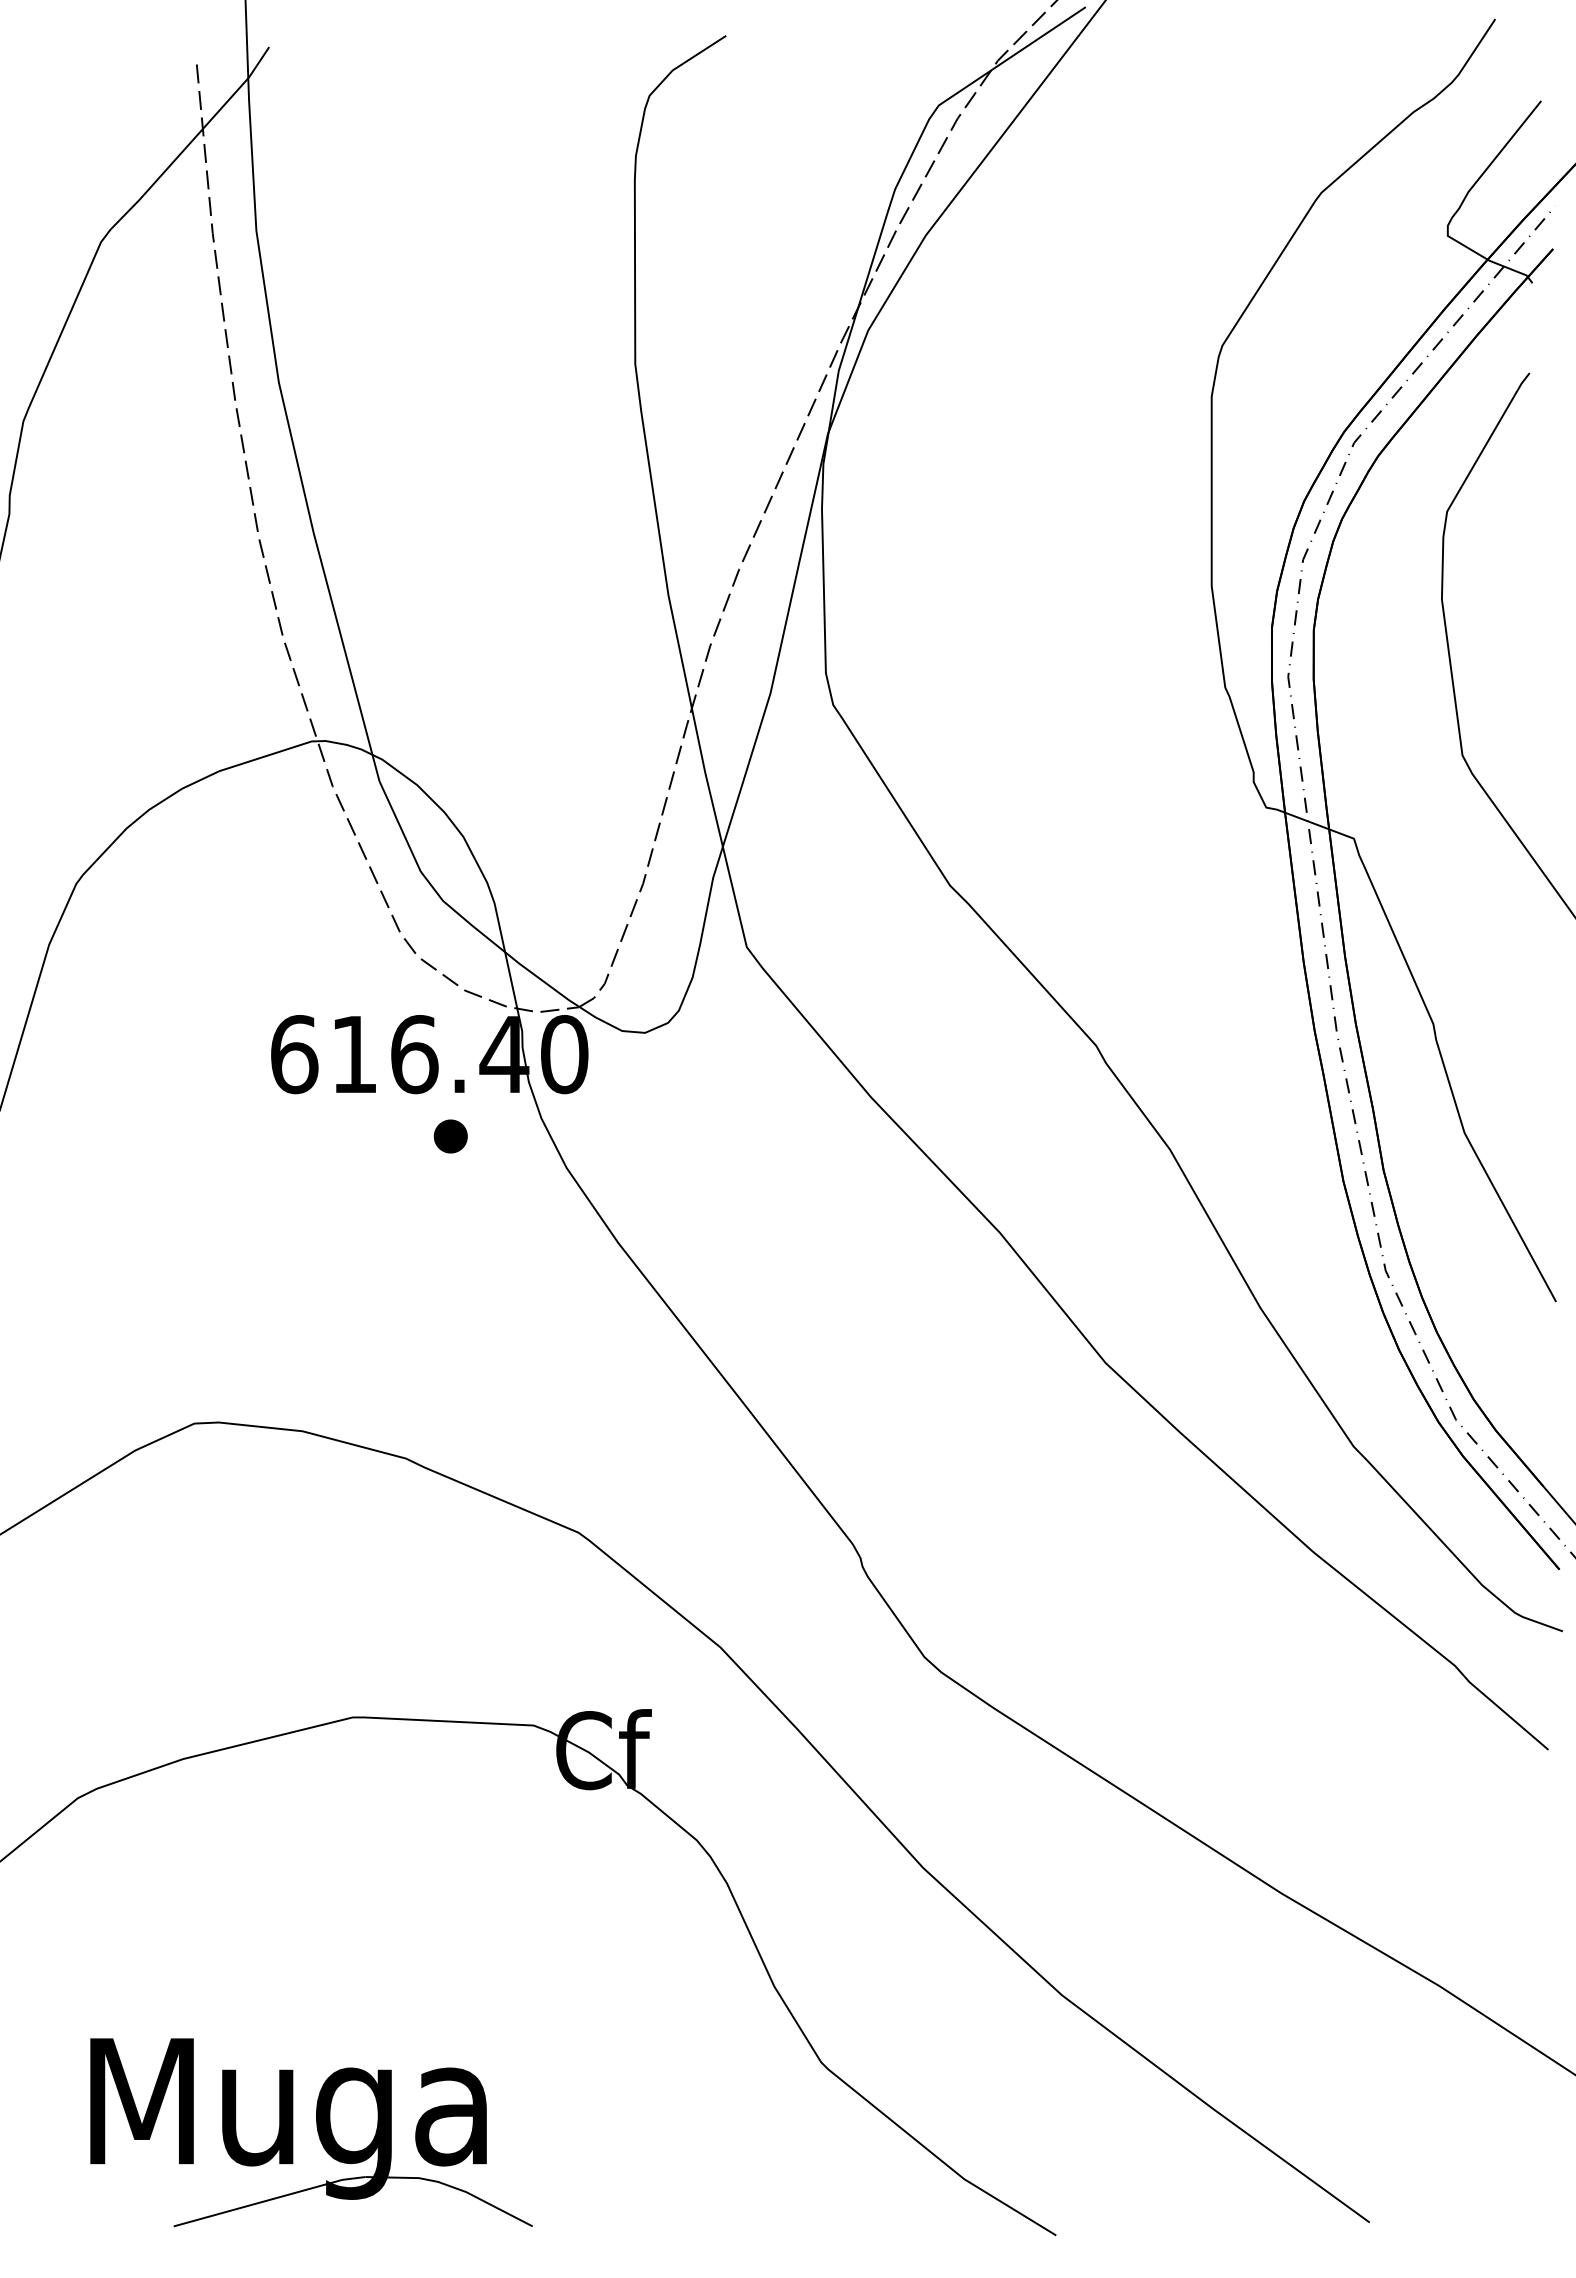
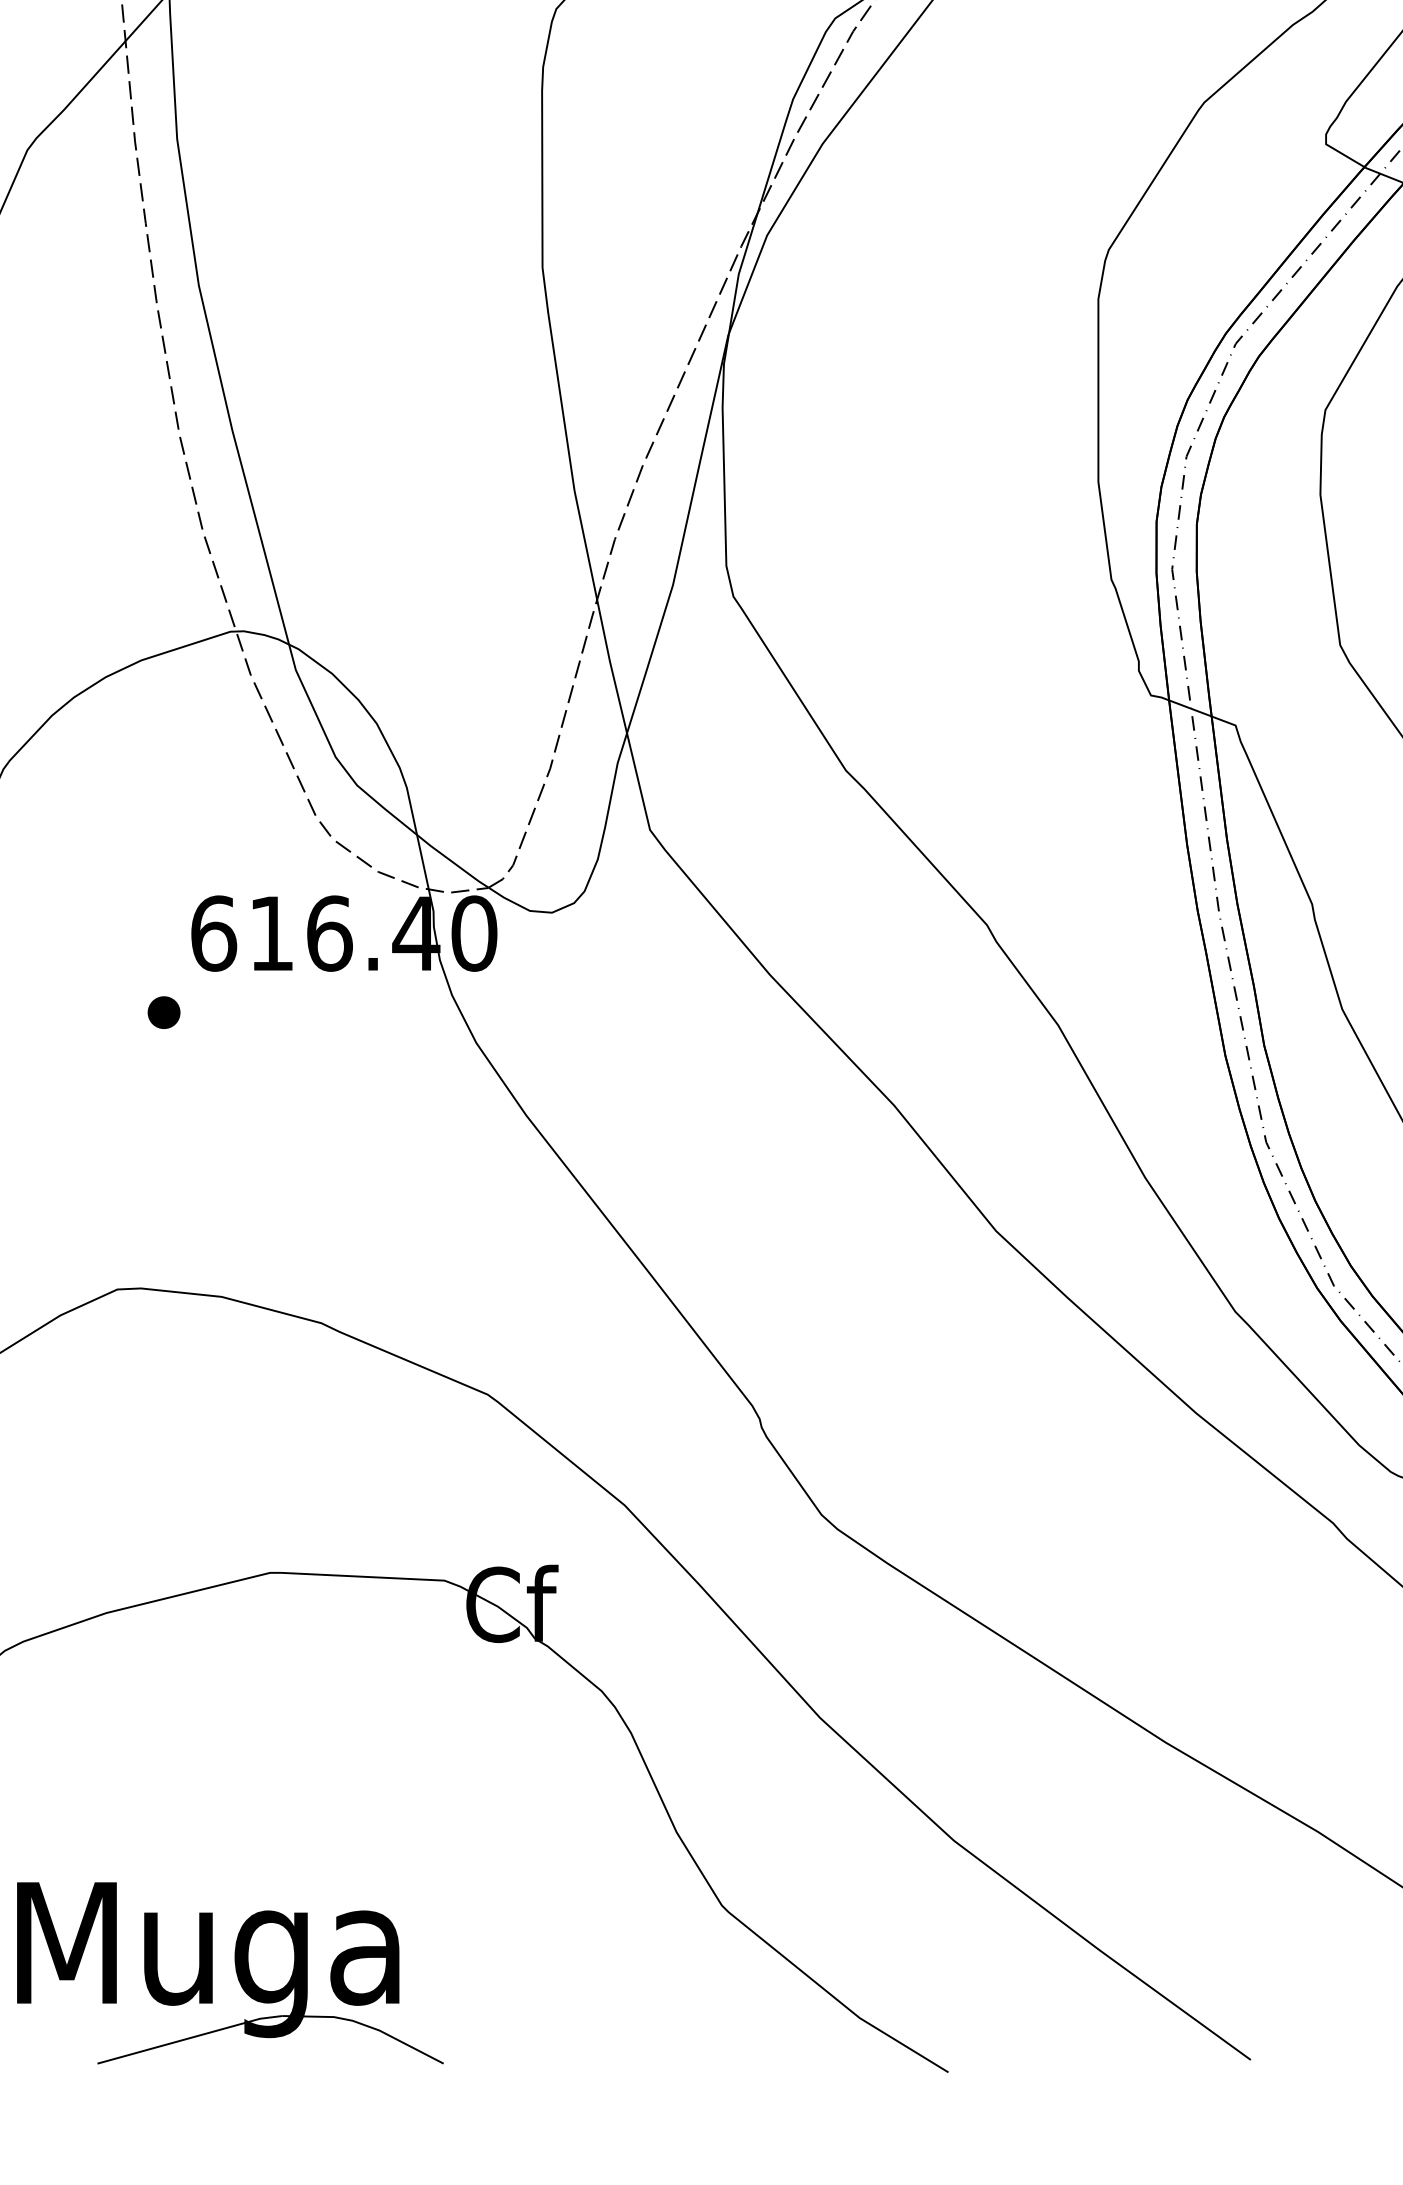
part: (450, 1136) -> (163, 1012), moved

